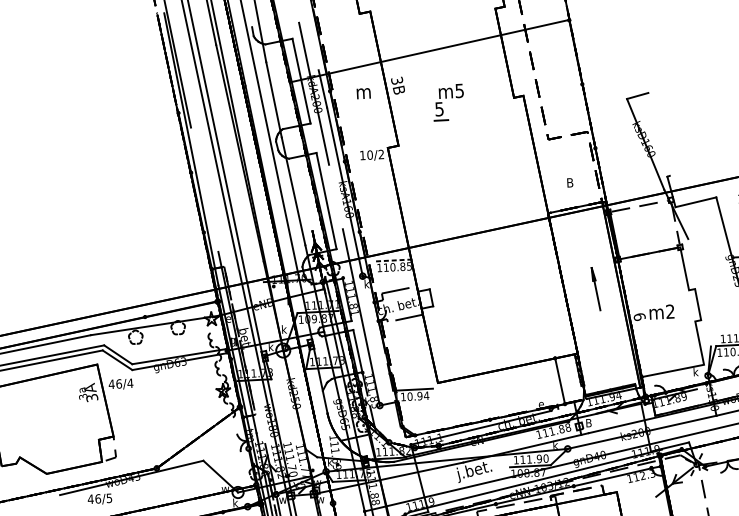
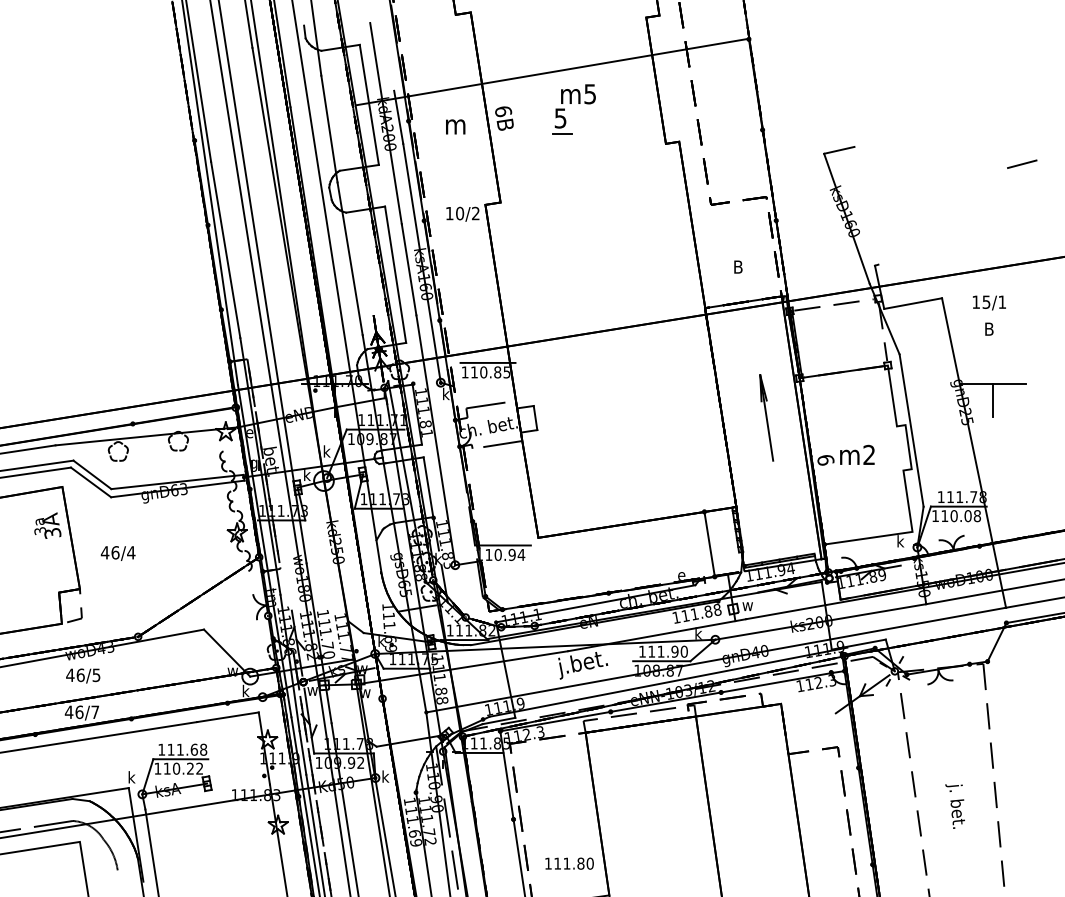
text: (397, 80) -> (503, 111), 3B -> 6B
part: (446, 98) -> (571, 103), moved
line: (204, 189) -> (225, 249), added
line: (335, 196) -> (408, 269), added
line: (395, 260) -> (488, 362), dashed -> solid
part: (595, 288) -> (766, 417), size x1.43
line: (699, 292) -> (911, 430), added
text: (120, 384) -> (117, 553), moved
text: (589, 423) -> (747, 605), B -> w
text: (100, 498) -> (83, 675), moved

